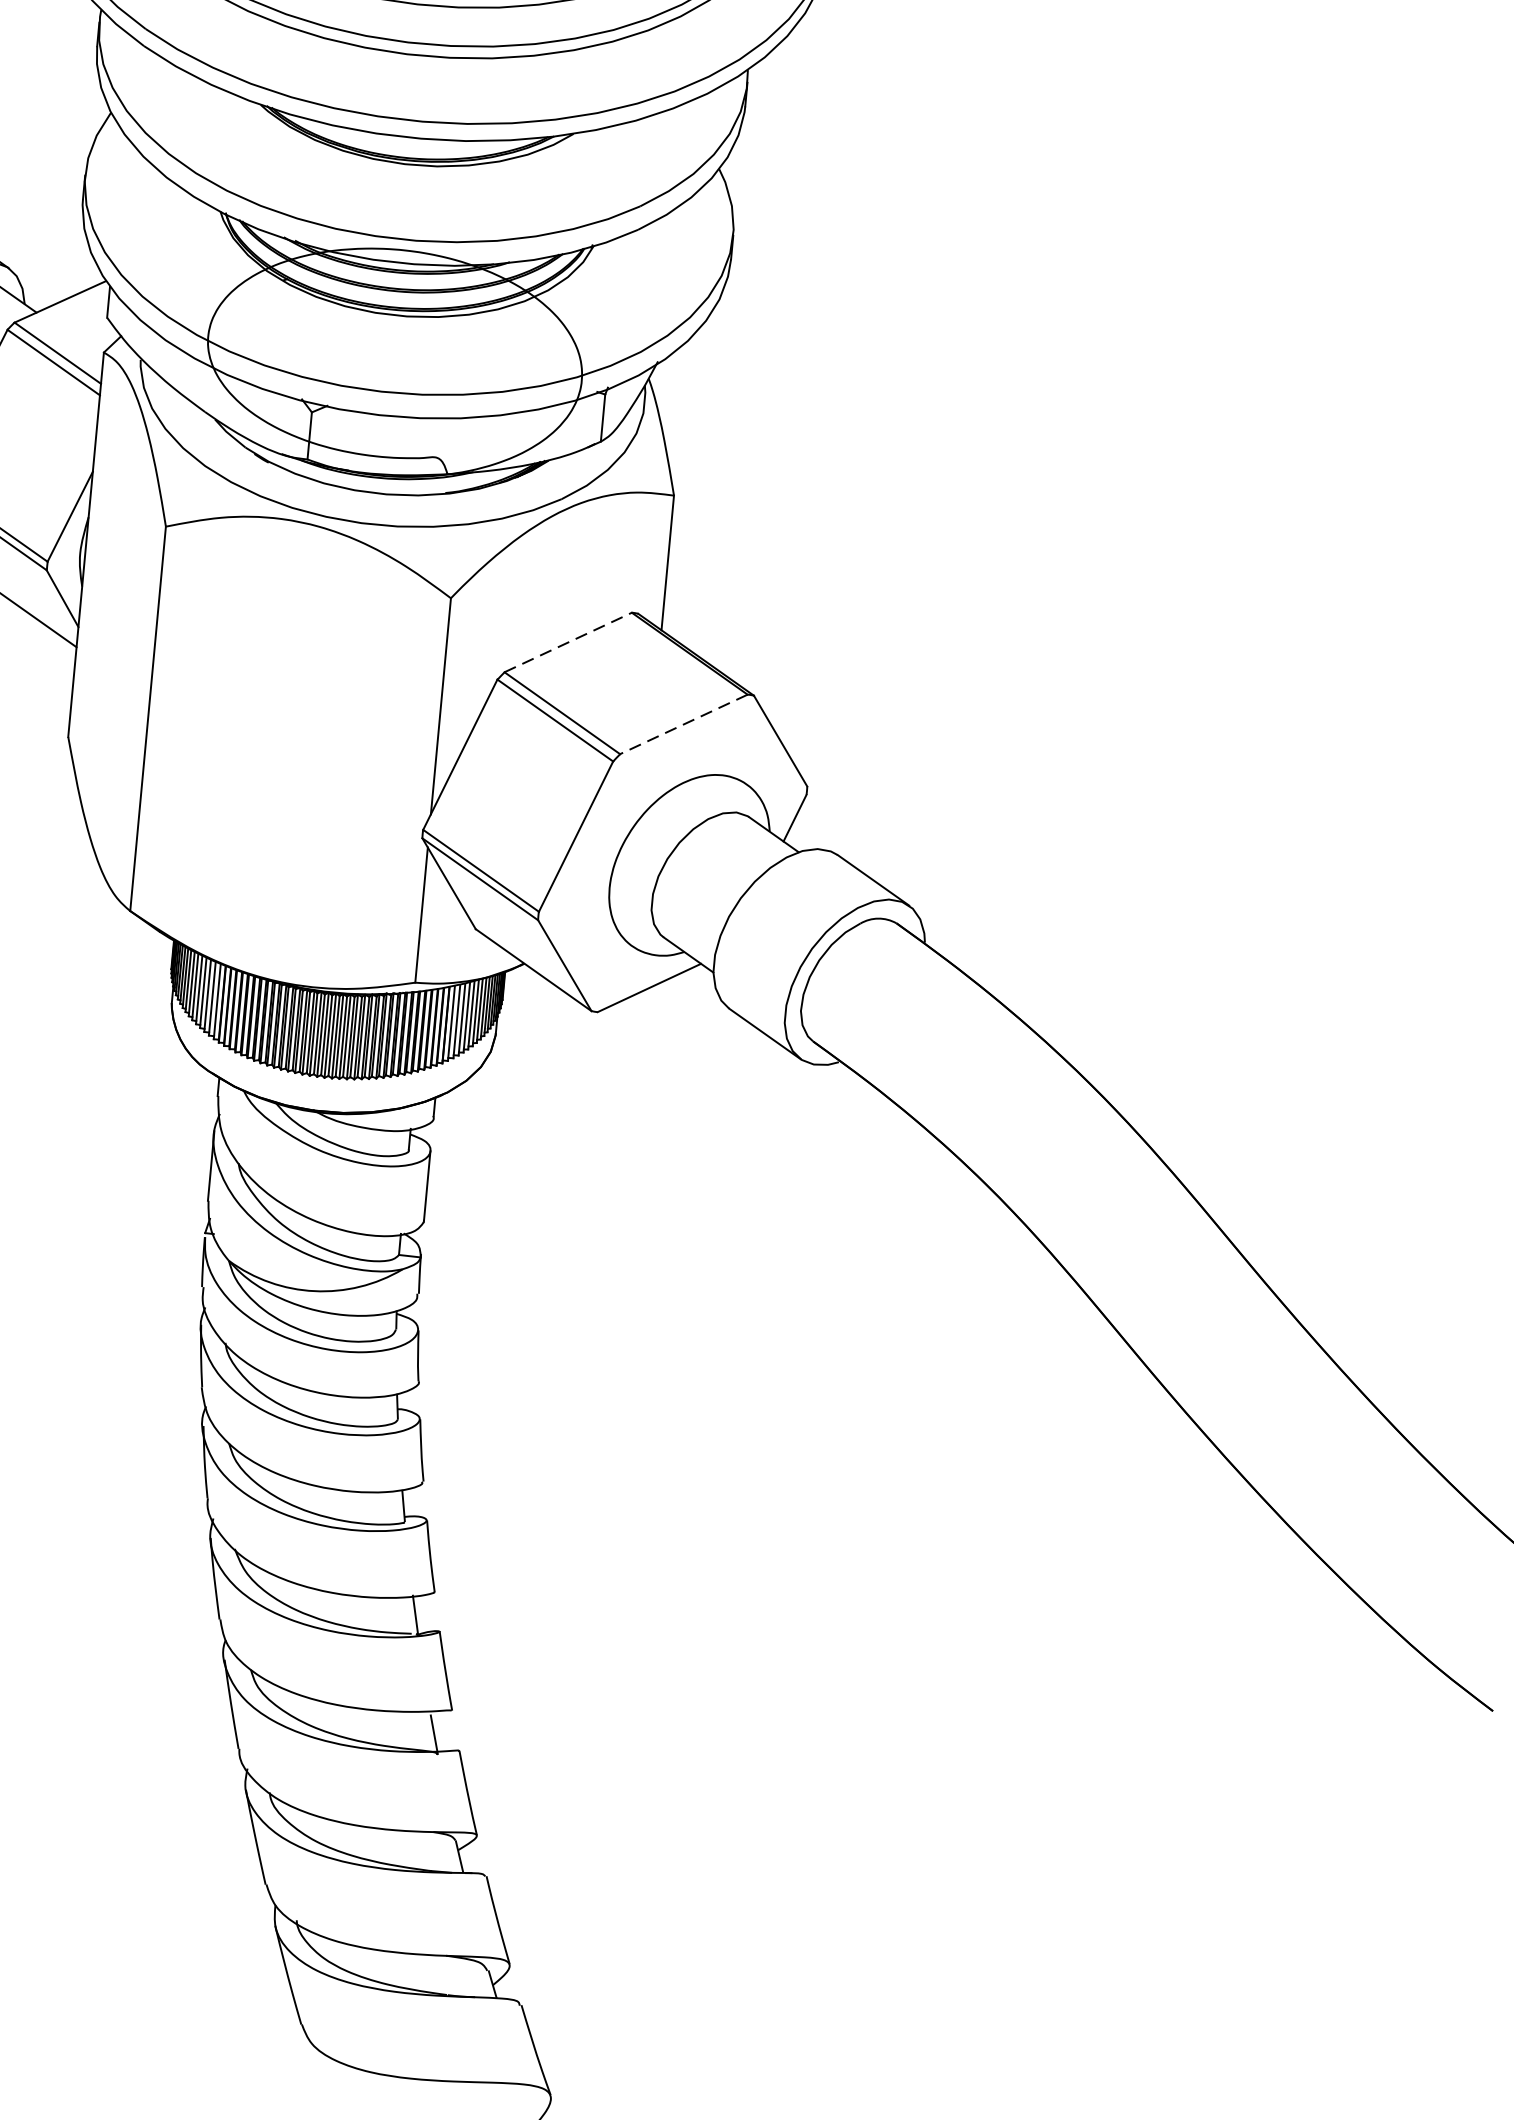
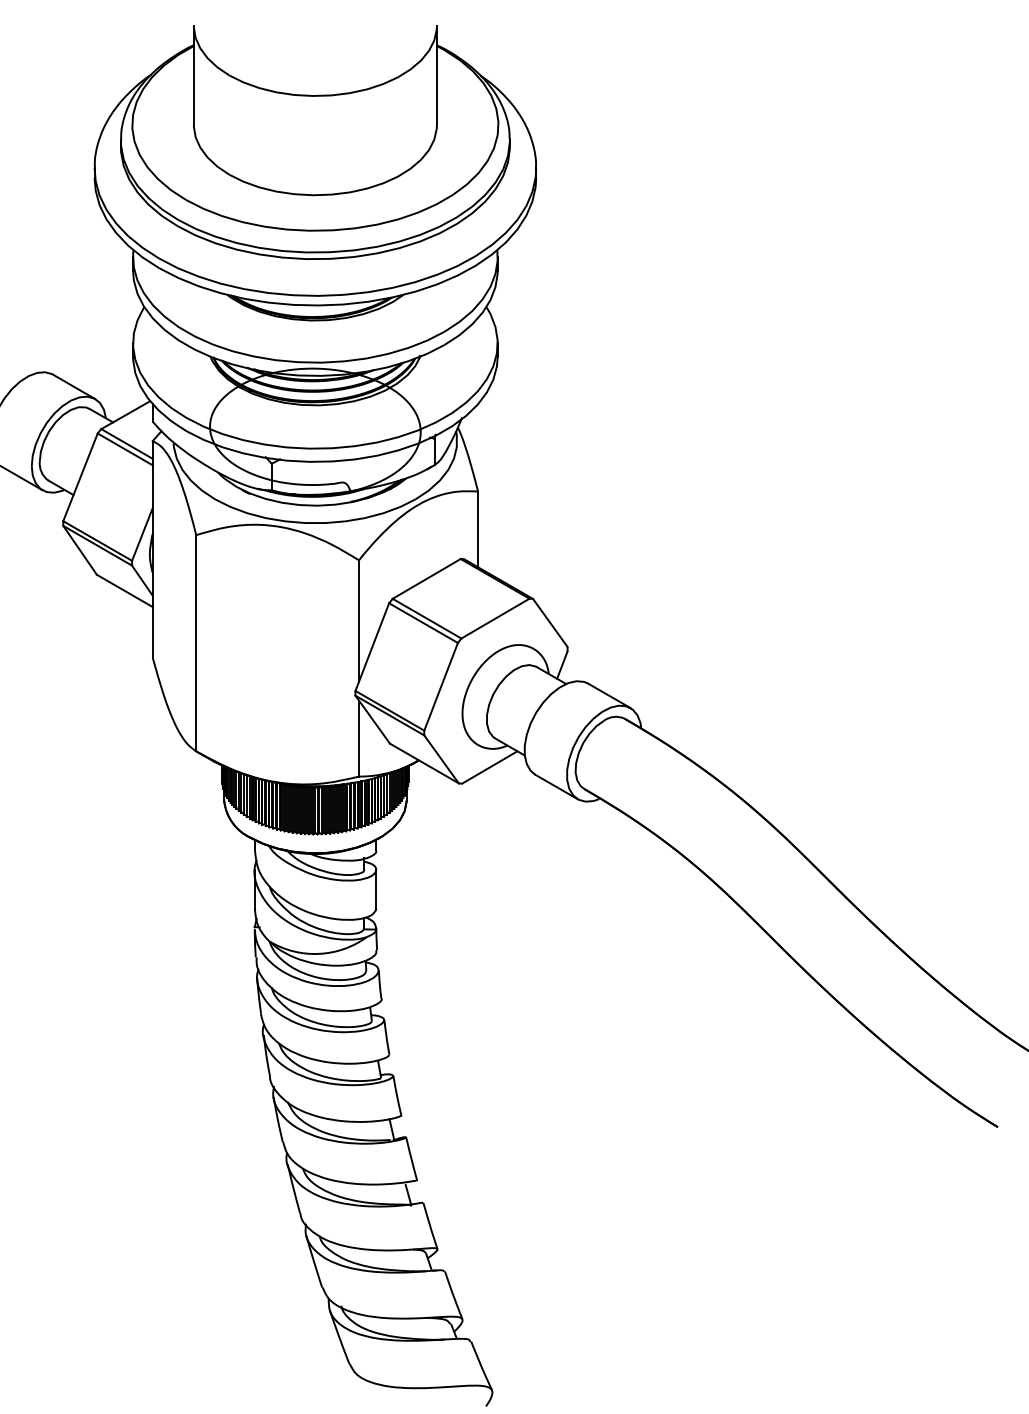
line: (569, 641) -> (427, 578), dashed -> solid
line: (683, 724) -> (495, 618), dashed -> solid

